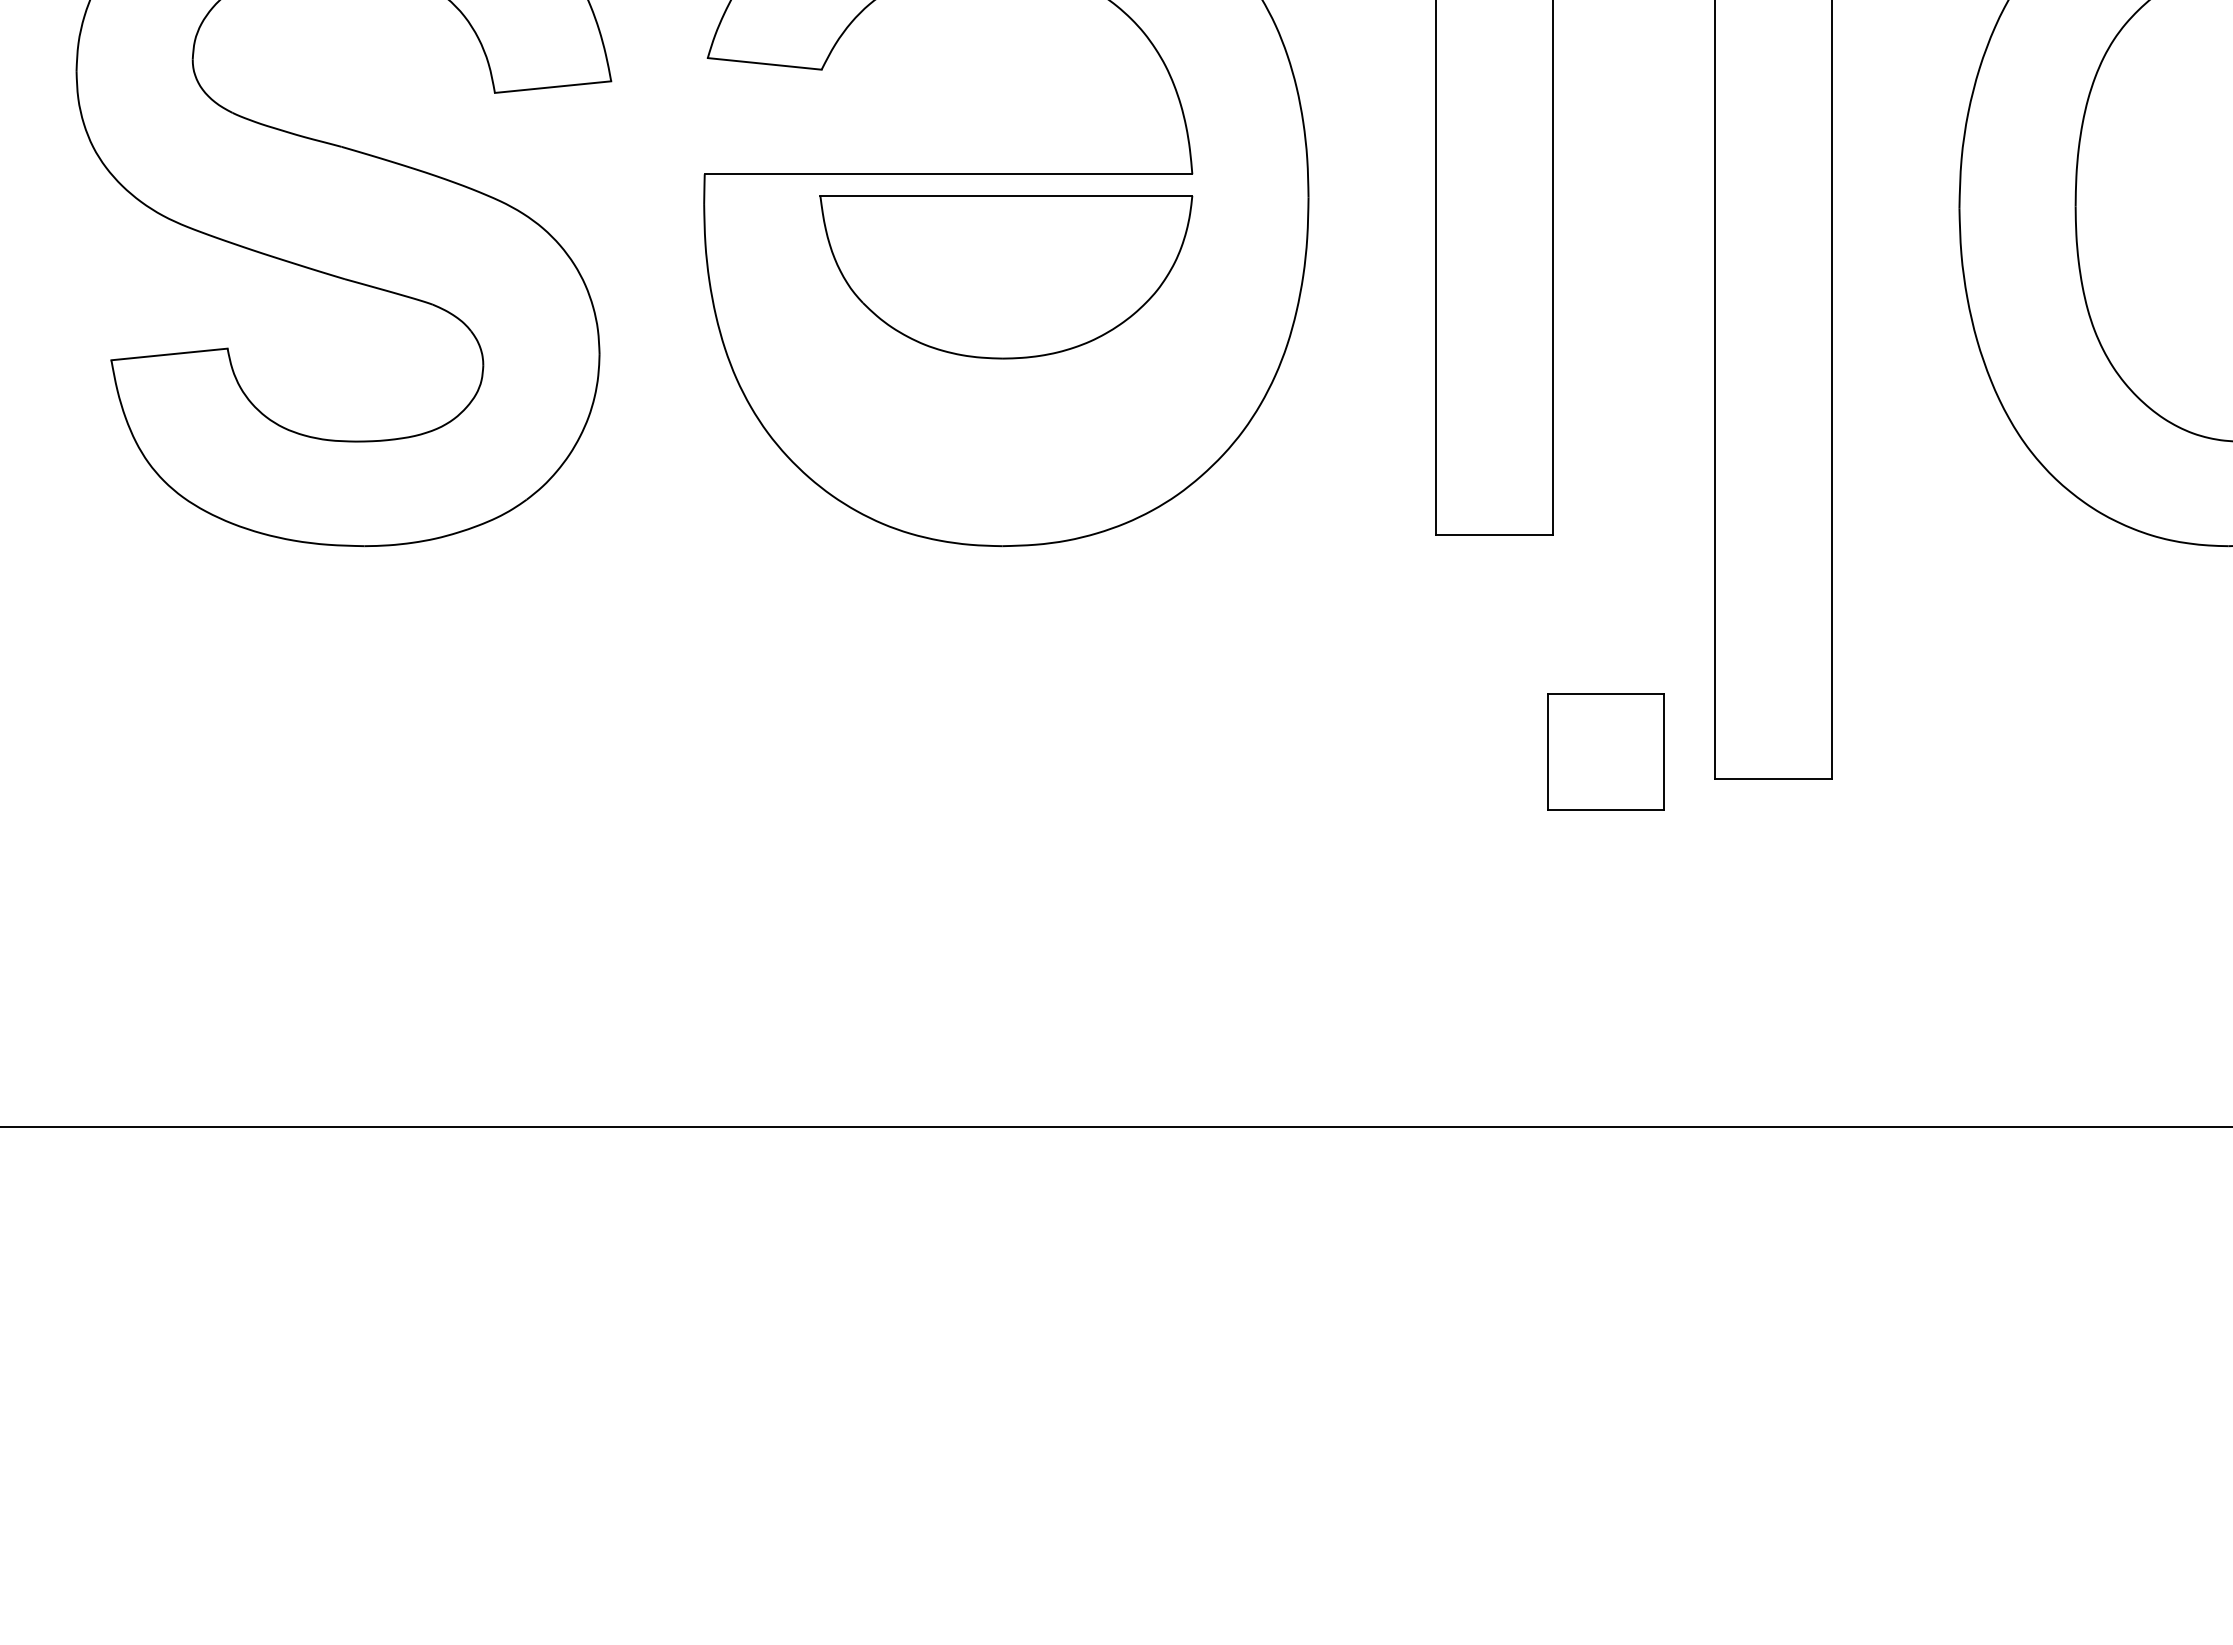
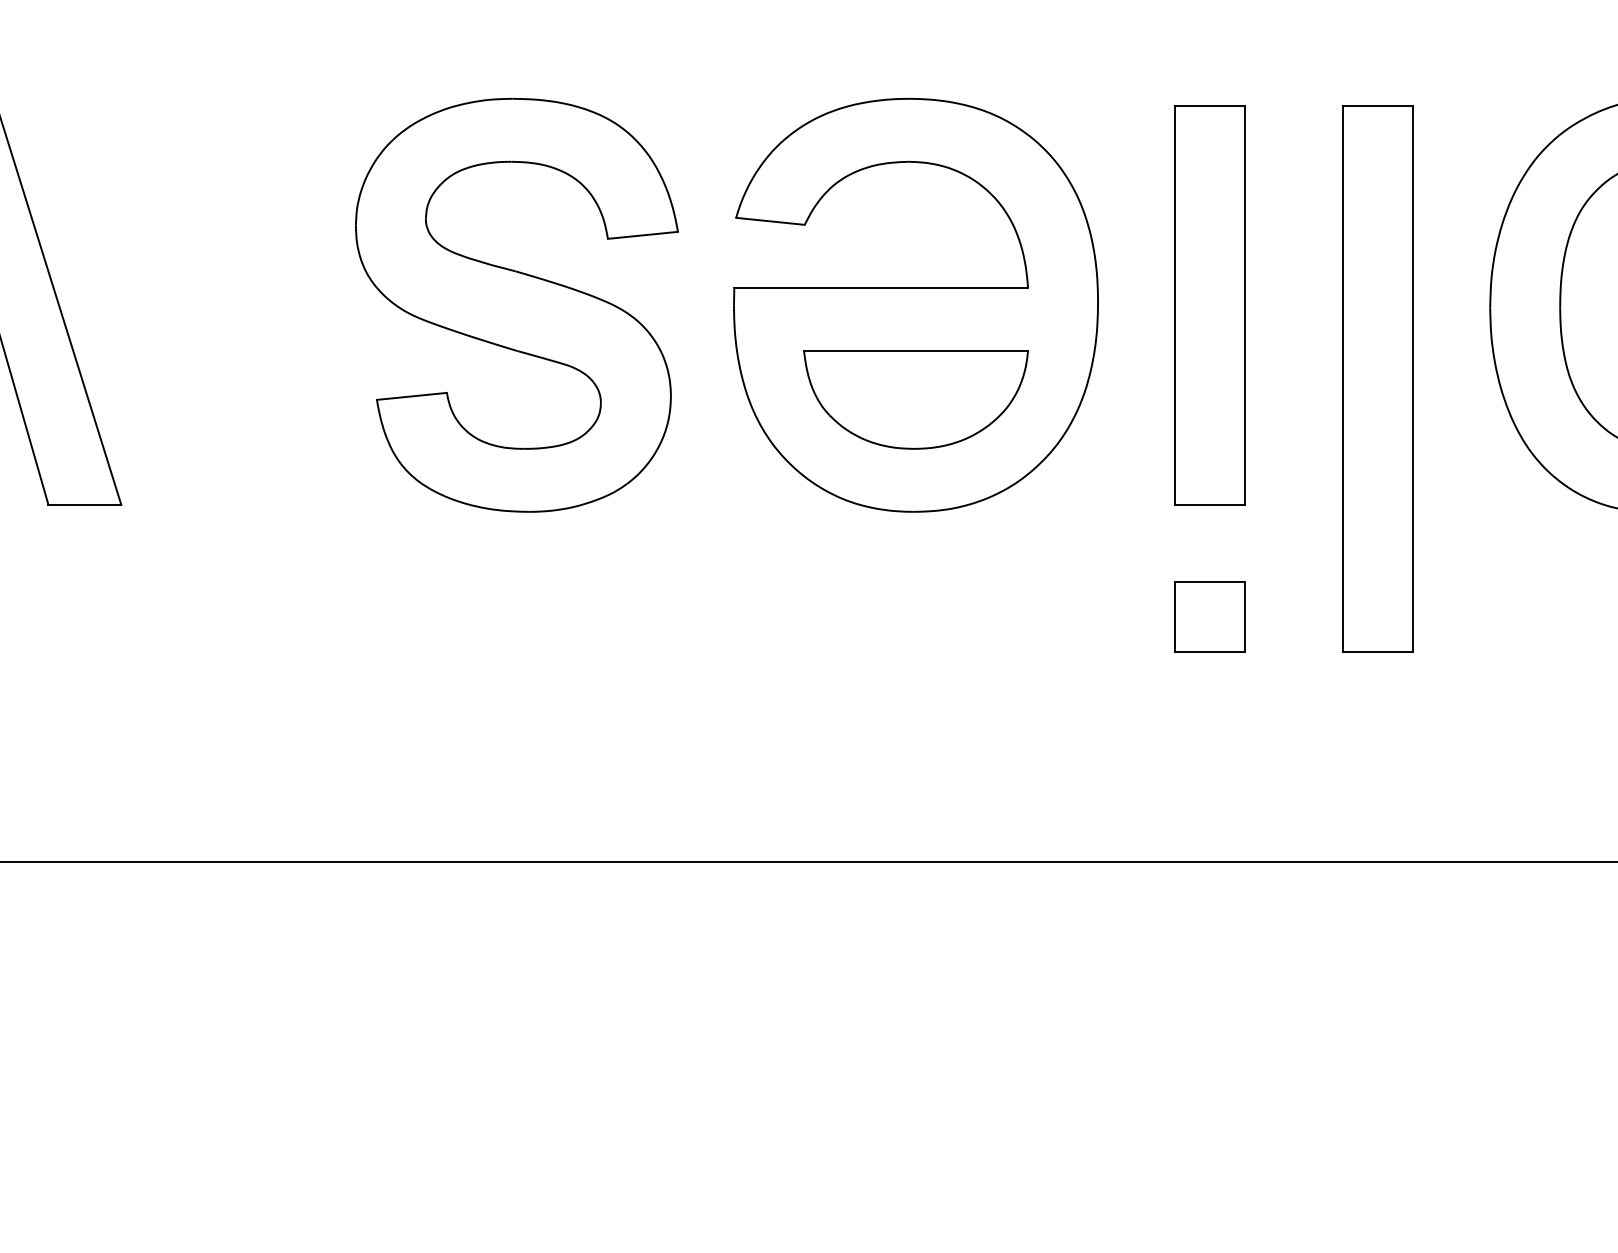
part: (1005, 276) -> (915, 399), moved
part: (1604, 751) -> (1209, 616), moved

